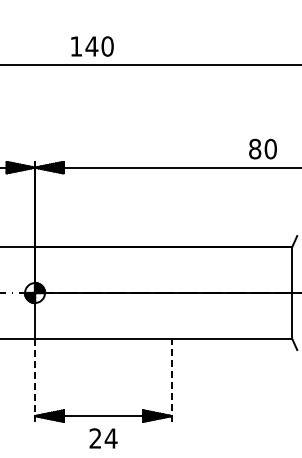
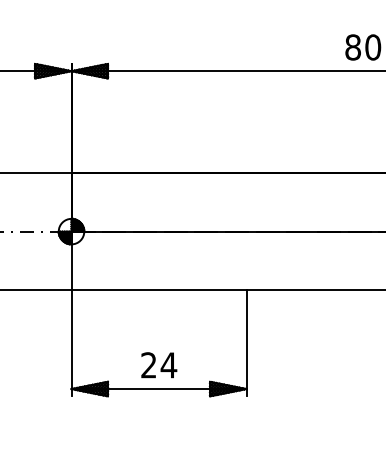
line: (35, 380) -> (72, 343), dashed -> solid
line: (171, 380) -> (246, 343), dashed -> solid
text: (103, 438) -> (159, 365), moved

